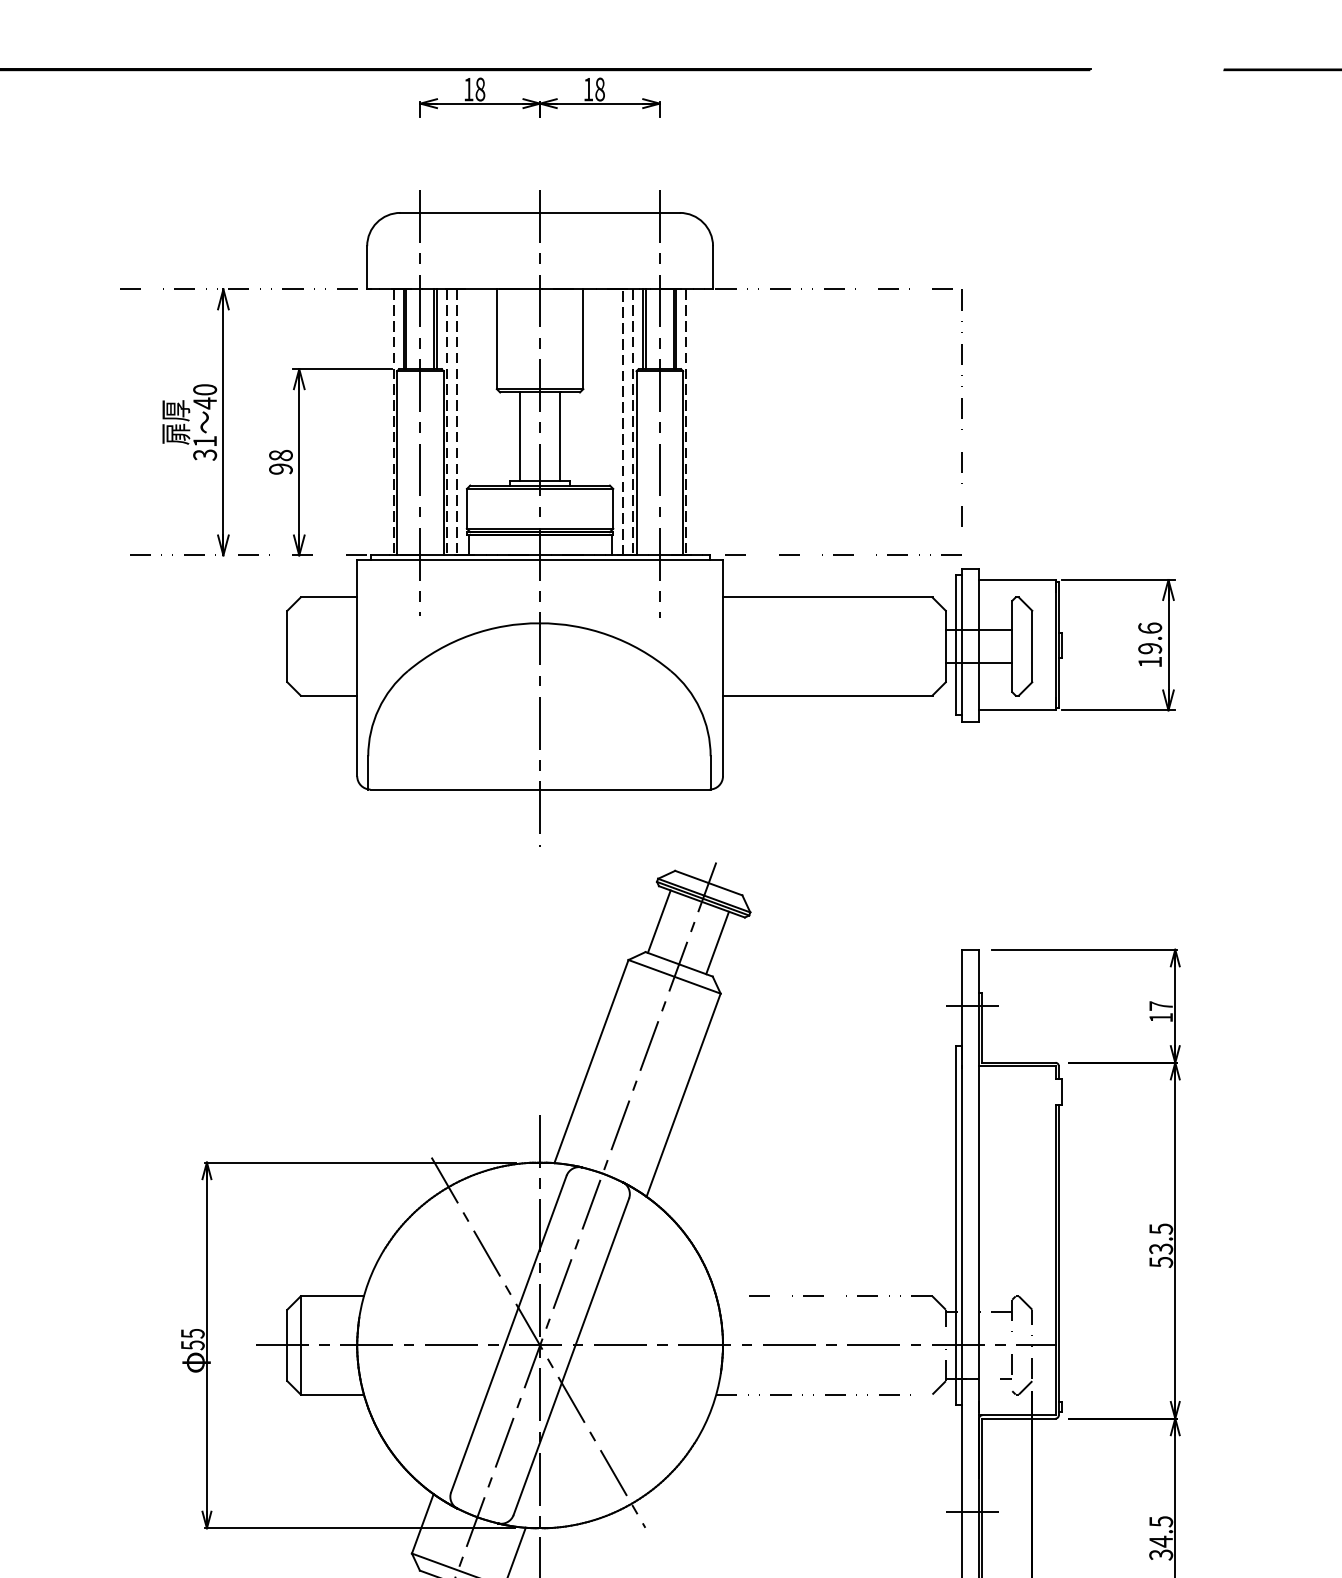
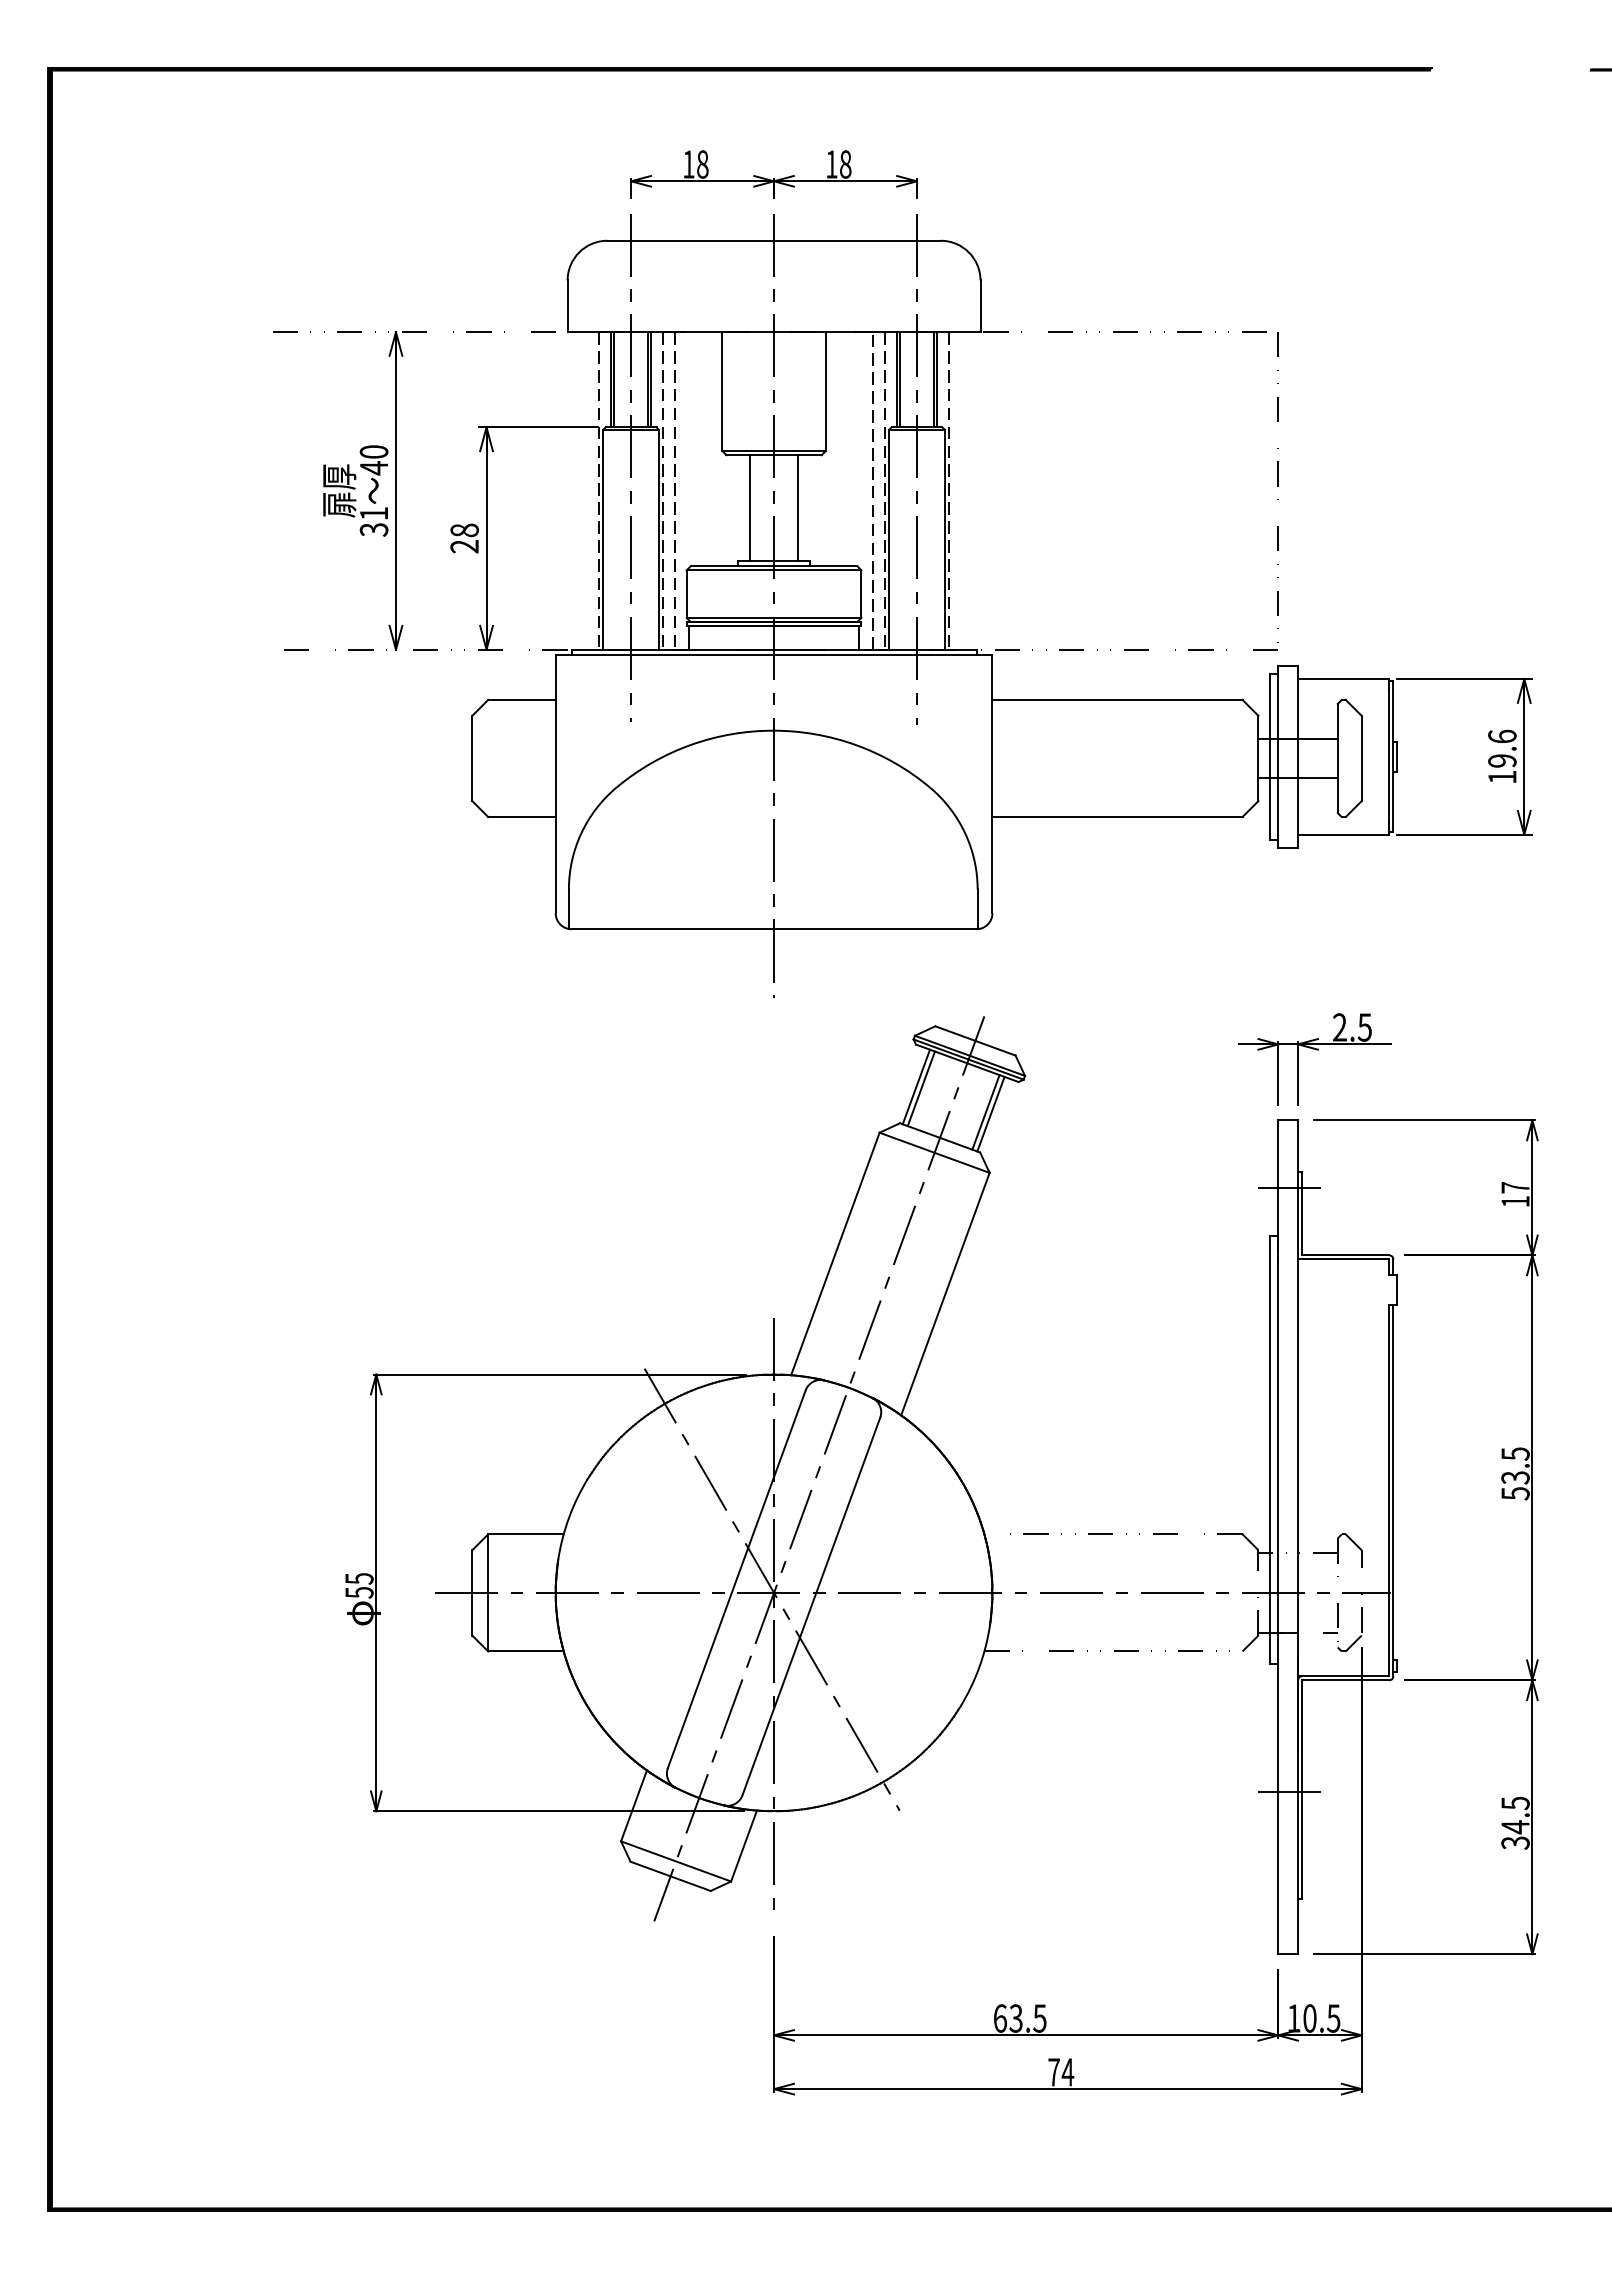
part: (539, 97) -> (773, 174), moved
text: (280, 468) -> (464, 546), 98 -> 28
part: (994, 891) -> (1316, 1050), added
line: (662, 922) -> (920, 1088), added
line: (721, 943) -> (990, 1113), added

